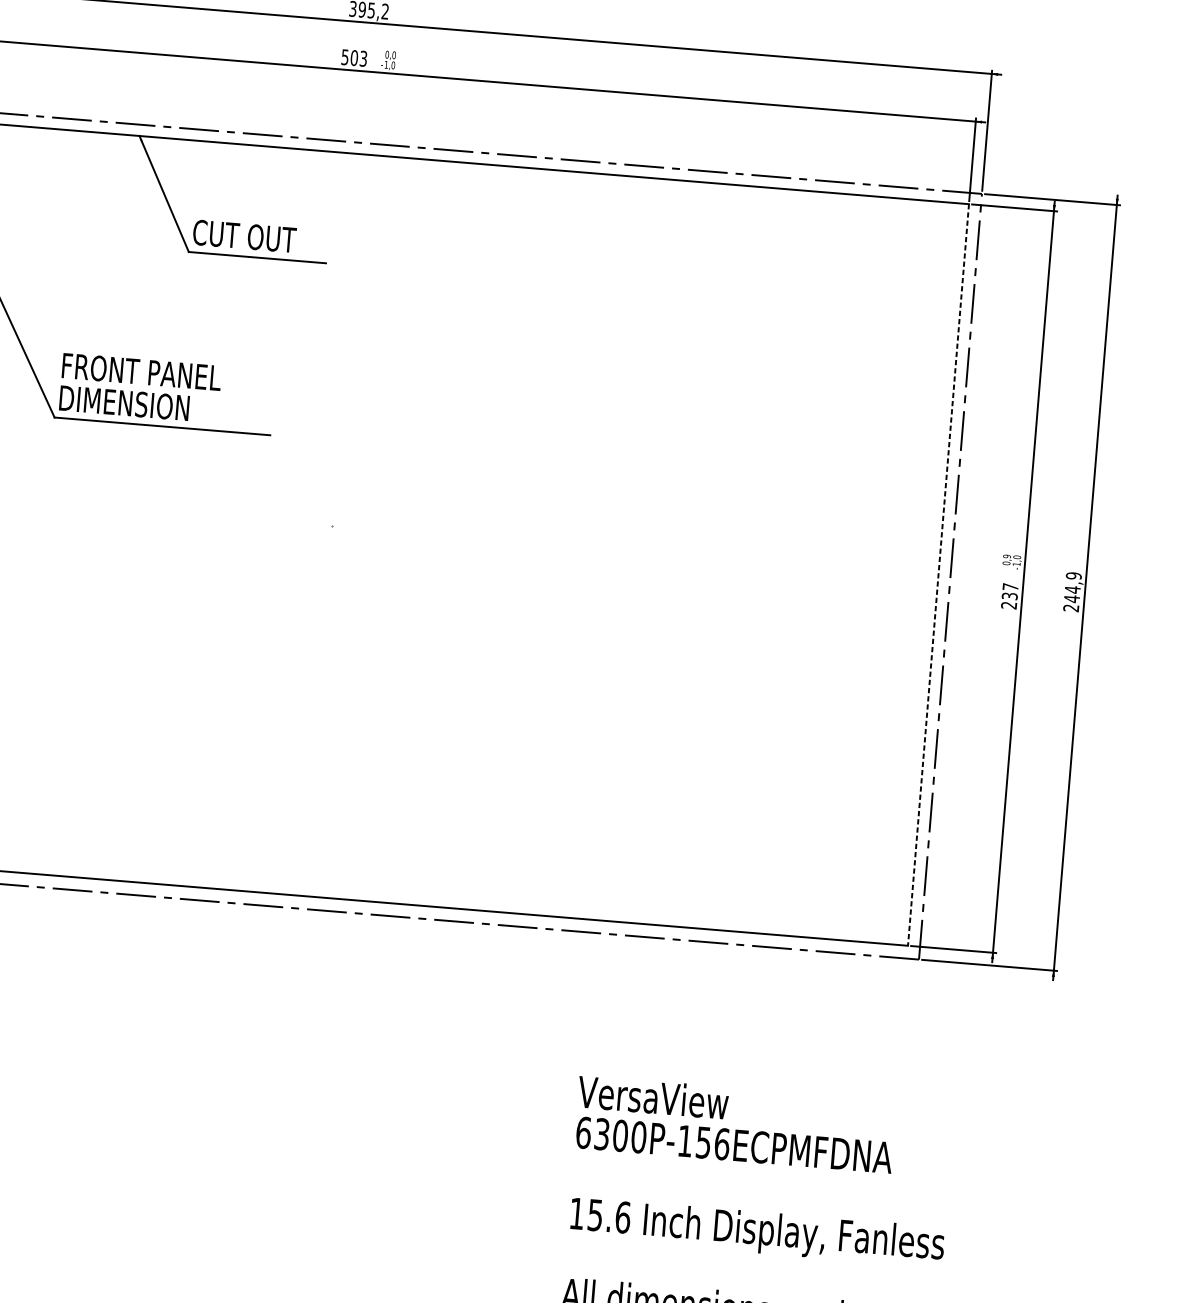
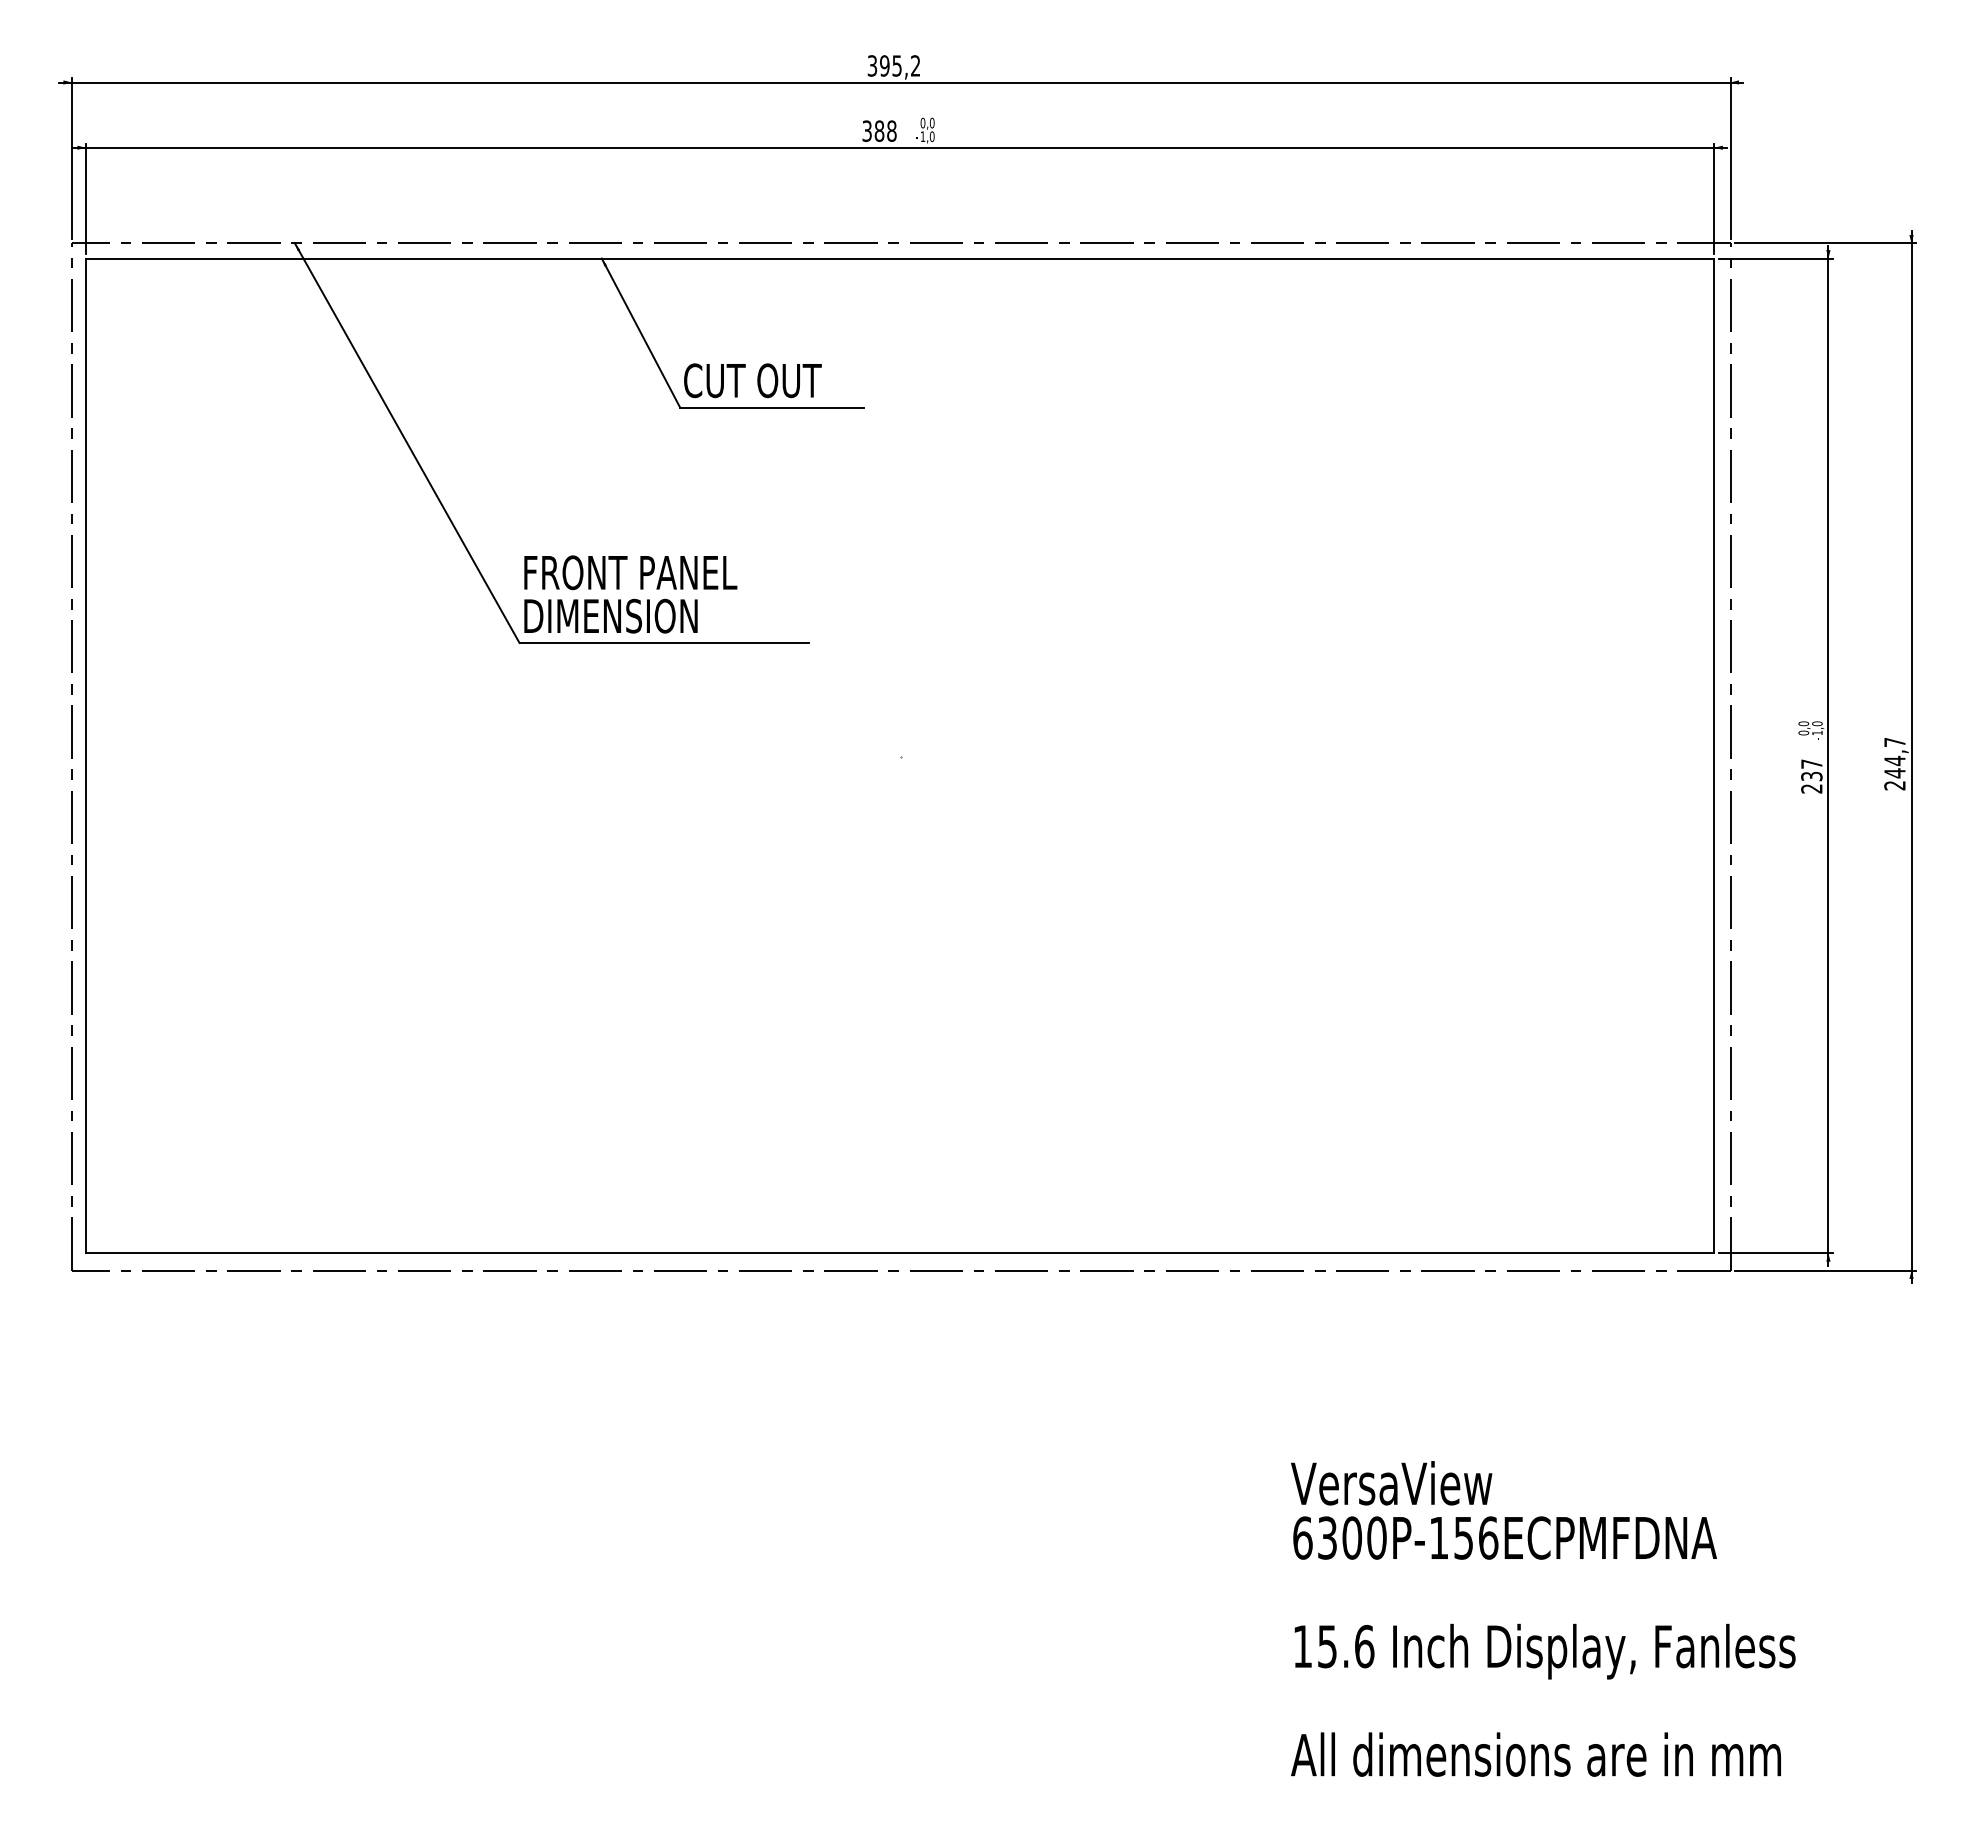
text: (354, 57) -> (879, 130), 503 -> 388
text: (1007, 556) -> (1804, 723), 0,9 -> 0,0
line: (938, 575) -> (1714, 756), dashed -> solid
text: (1073, 576) -> (1894, 742), 244,9 -> 244,7

